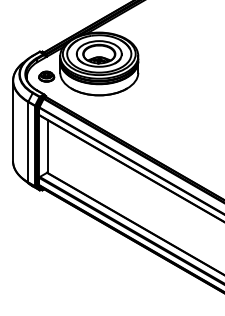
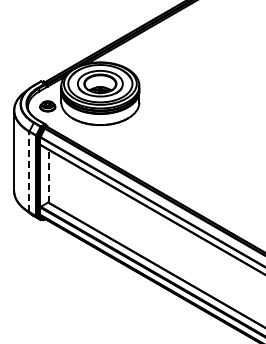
line: (28, 141) -> (29, 171), solid -> dashed
line: (47, 145) -> (48, 175), solid -> dashed

